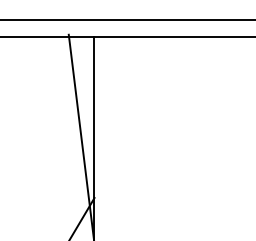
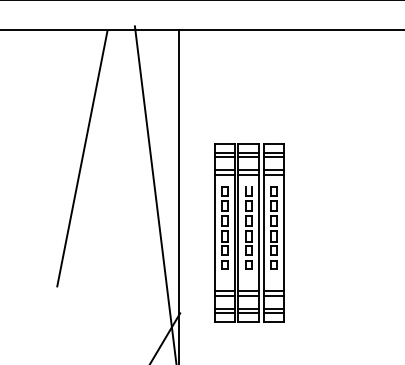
line: (38, 109) -> (81, 157), added
part: (133, 152) -> (248, 233), added

